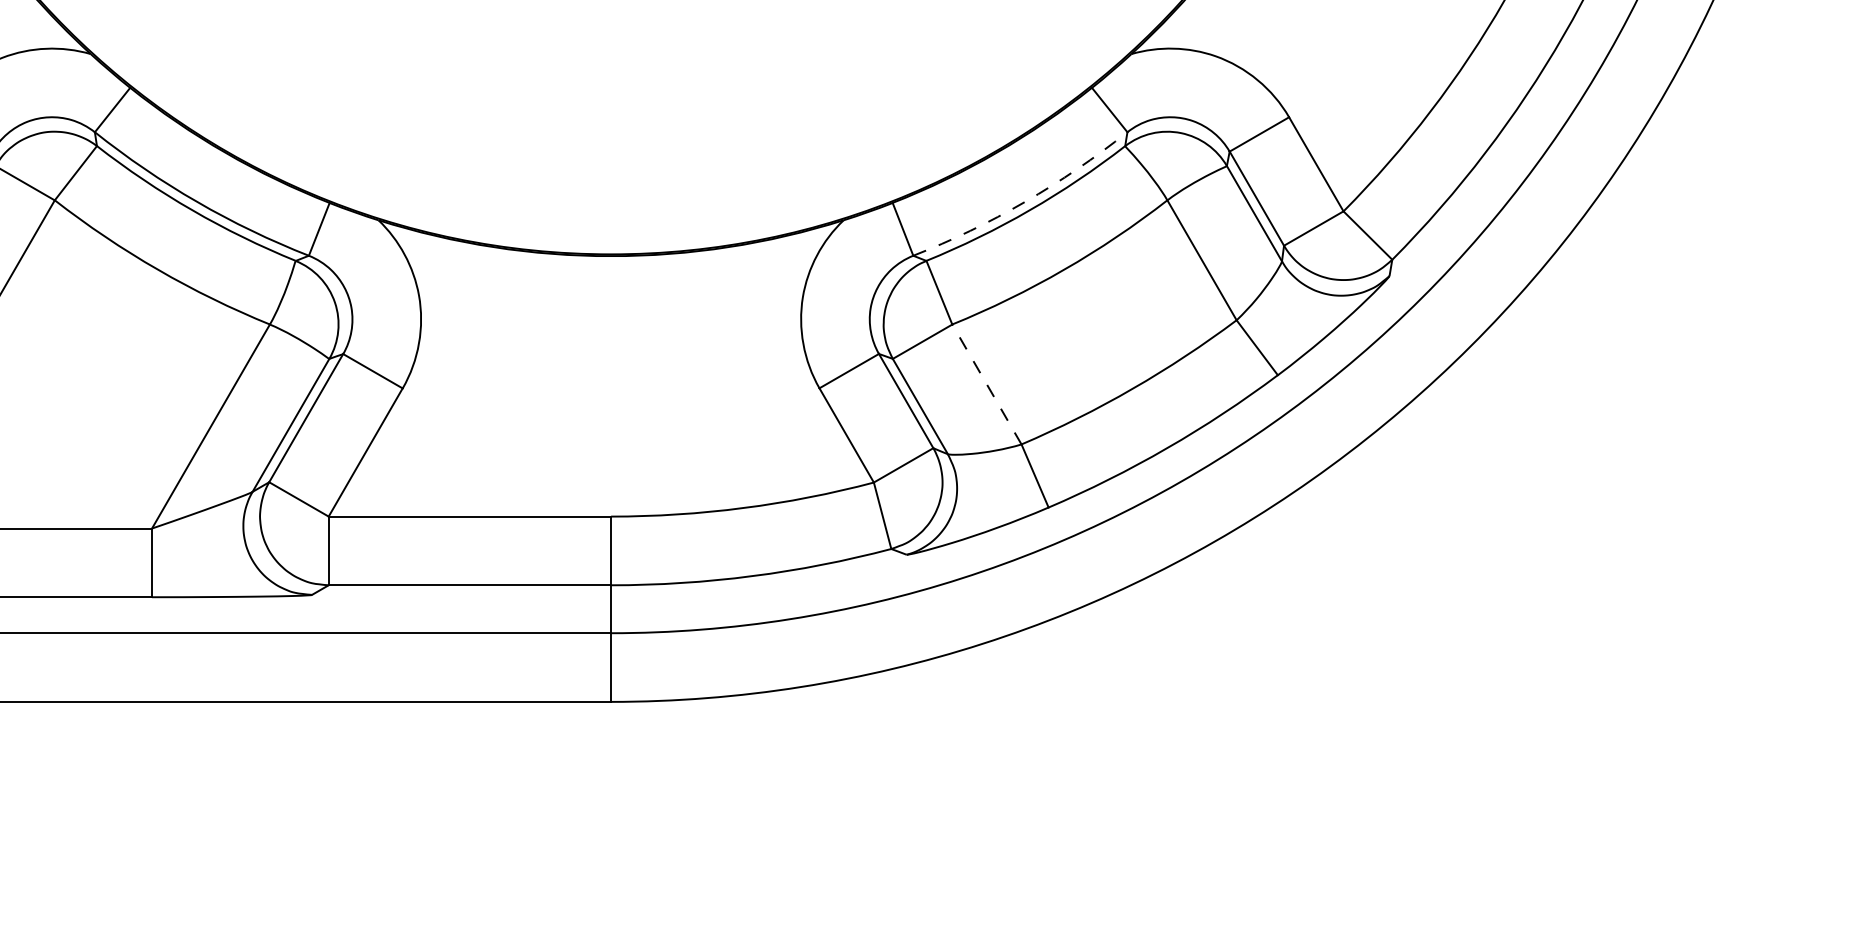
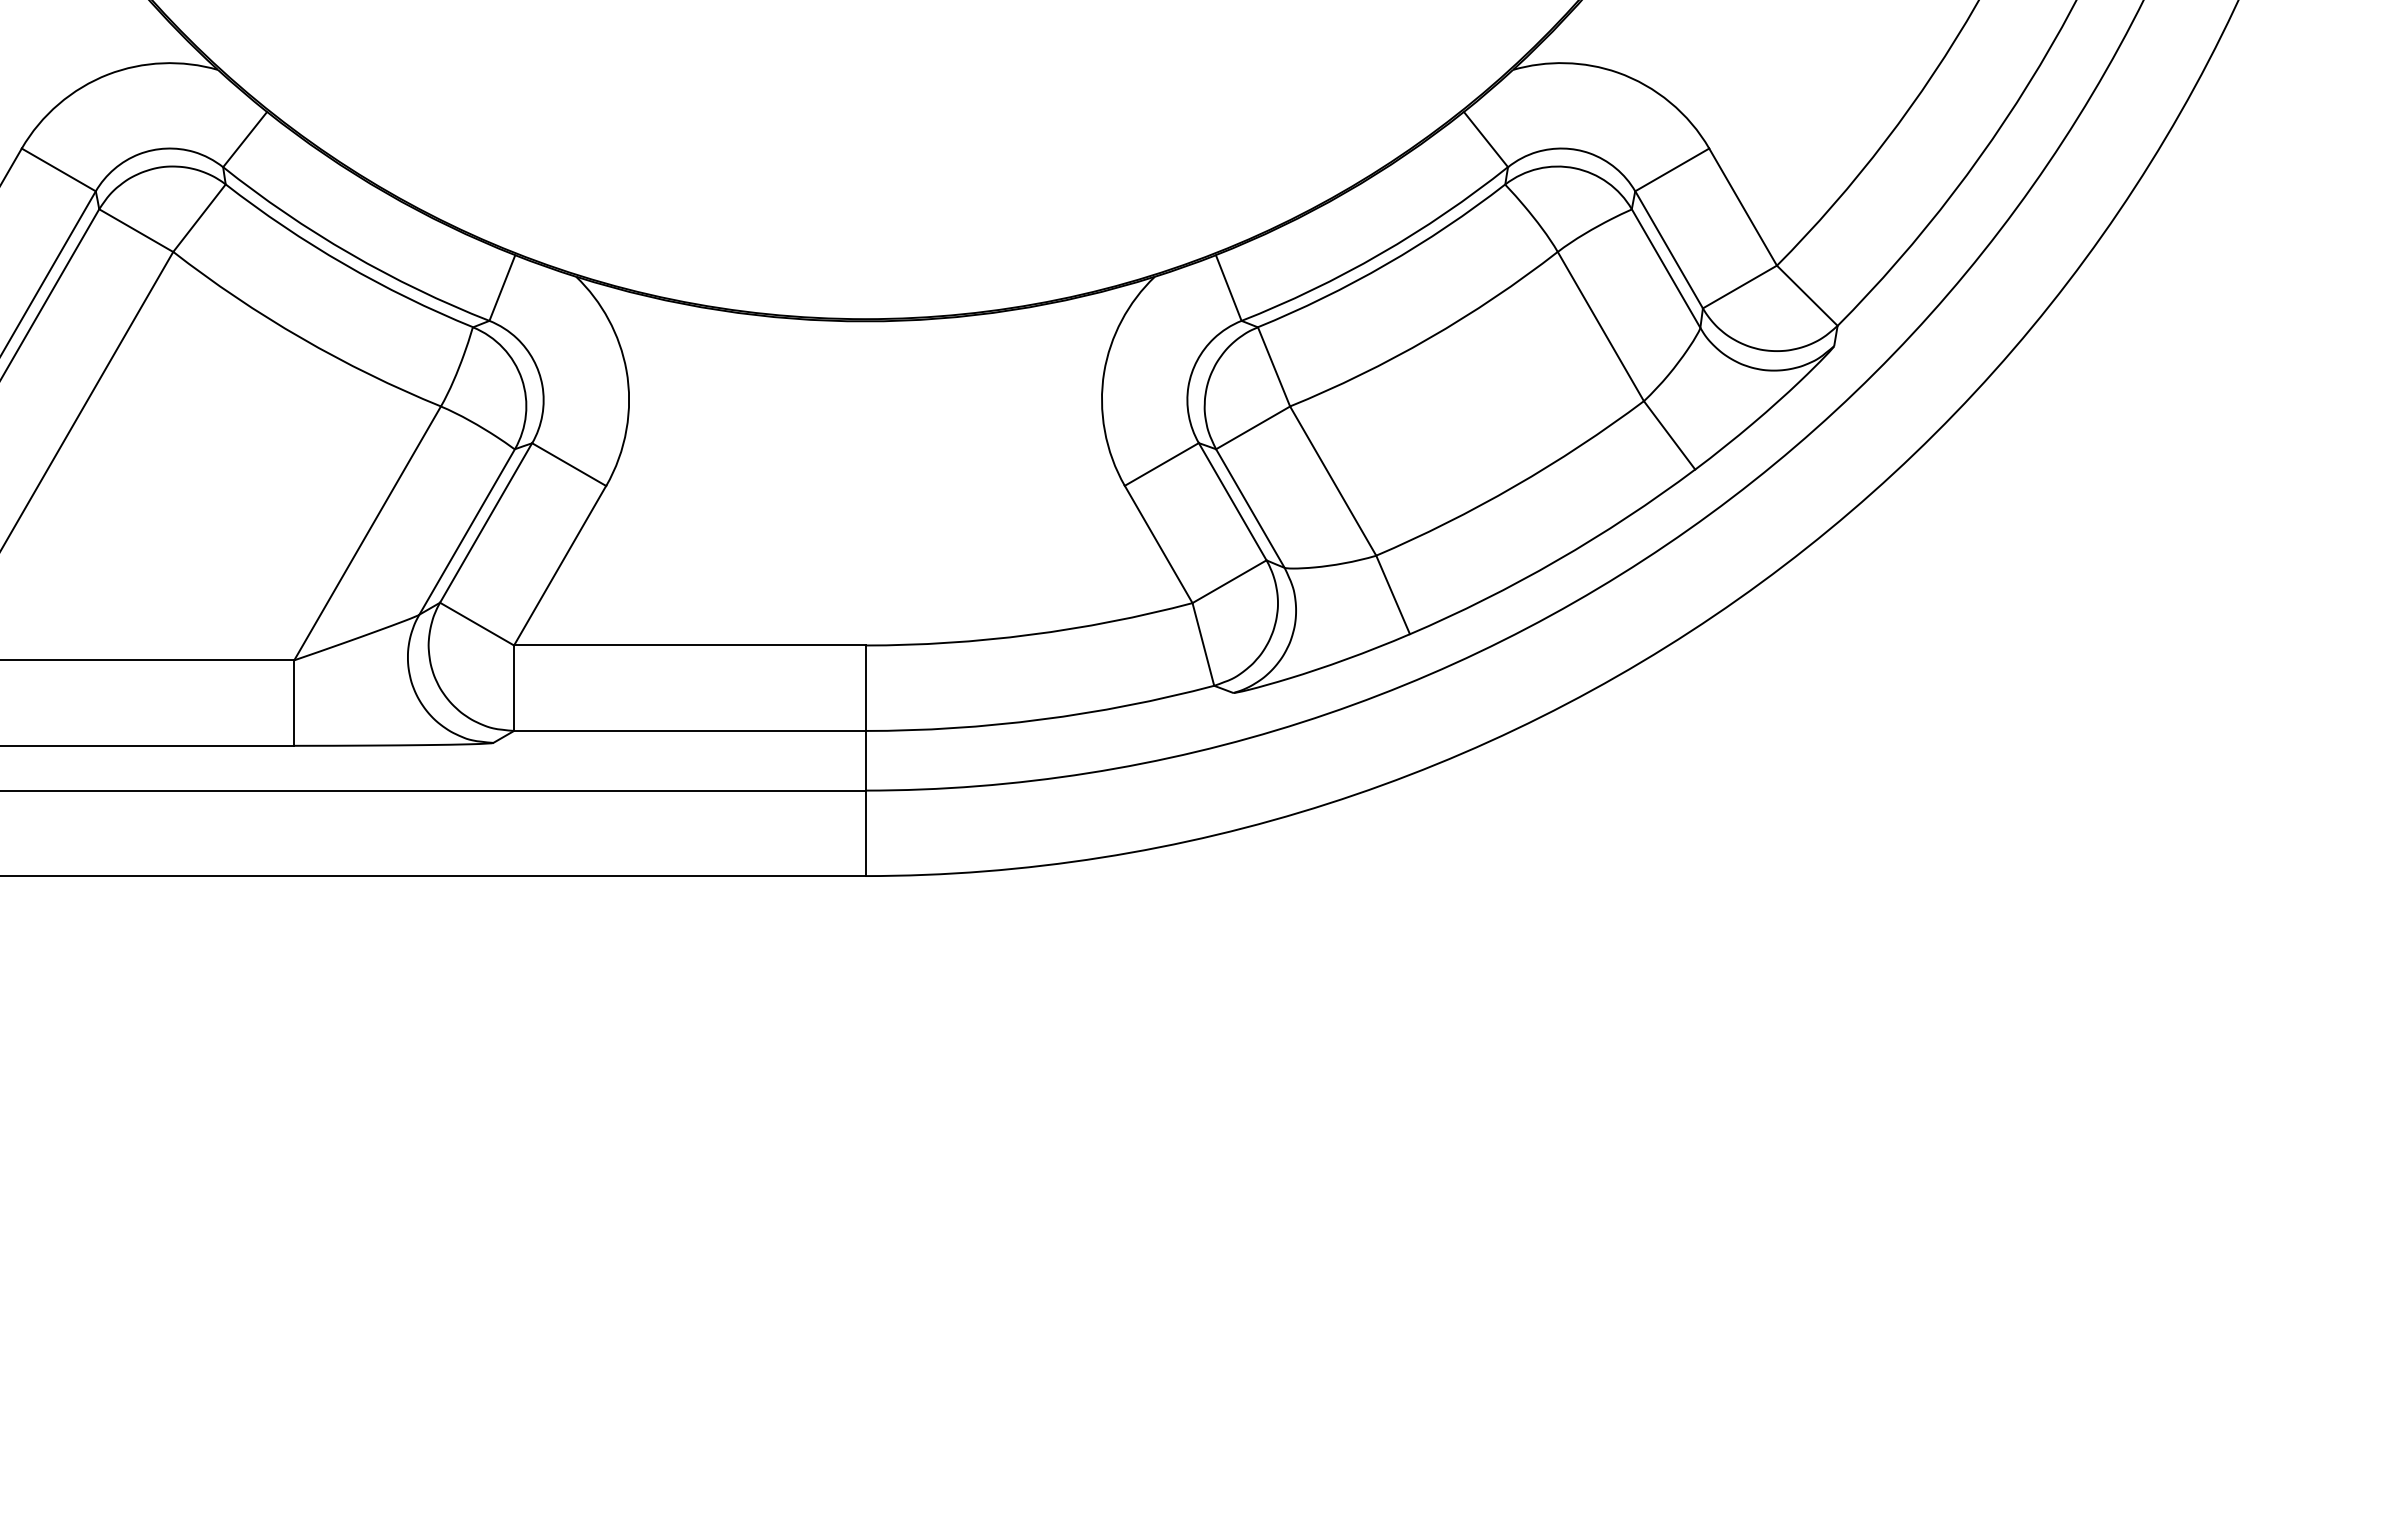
arc: (1024, 201) -> (1380, 253), dashed -> solid
line: (986, 384) -> (1332, 480), dashed -> solid

